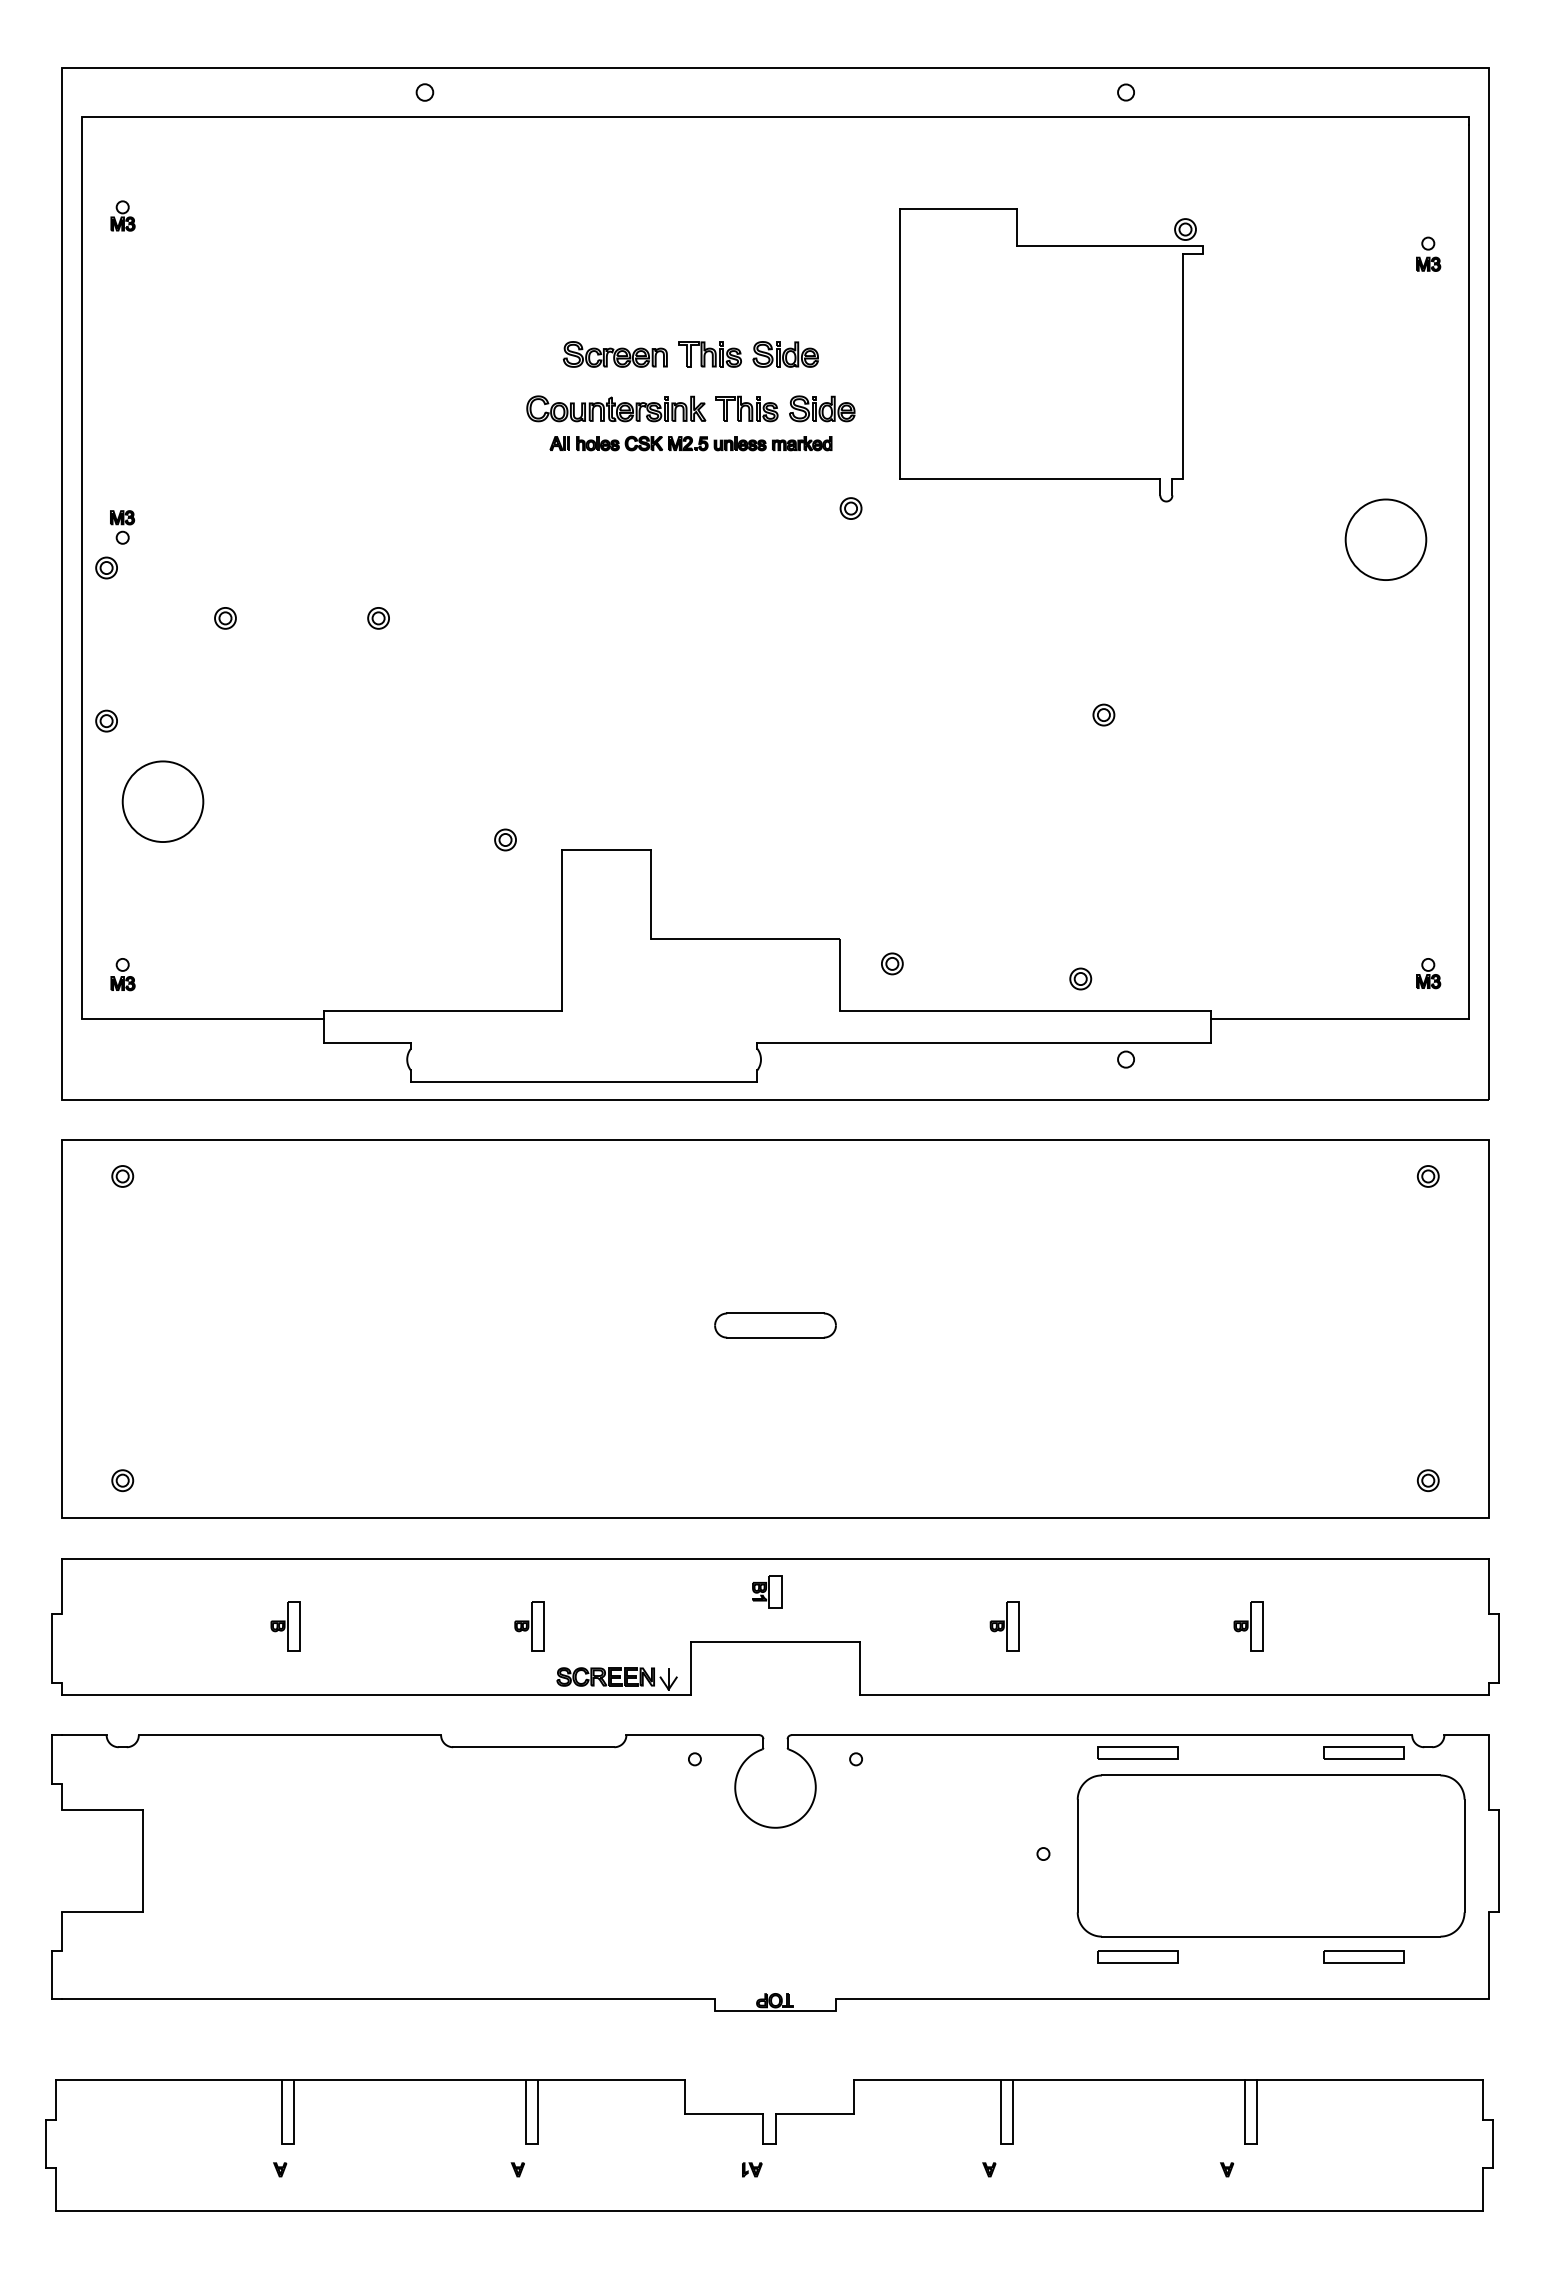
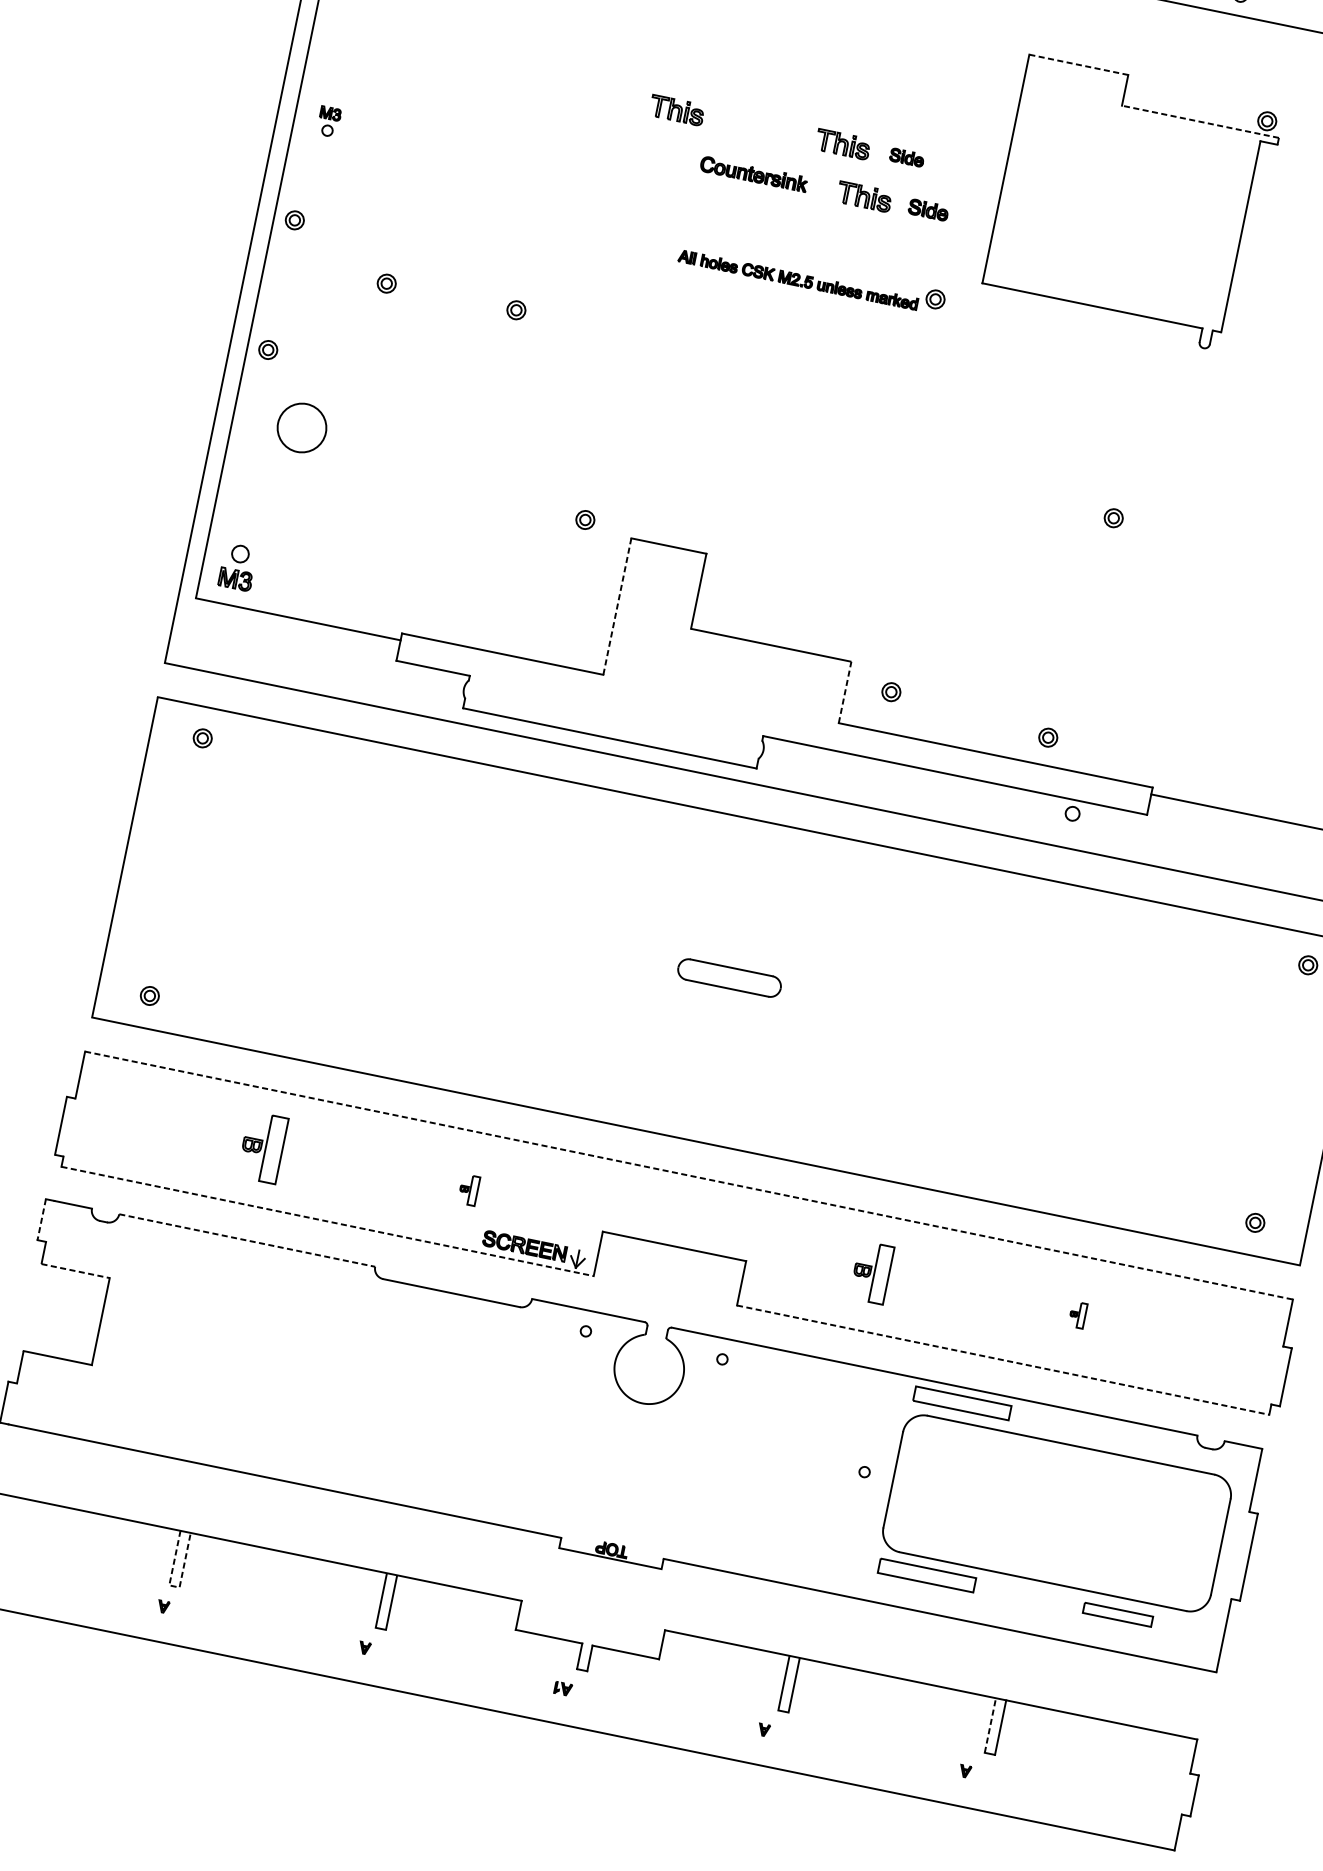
line: (959, 209) -> (1079, 65), solid -> dashed
line: (1109, 245) -> (1200, 121), solid -> dashed
part: (513, 354) -> (676, 110), added
part: (614, 354) -> (762, 127), removed
part: (785, 354) -> (906, 157), size x0.6
part: (616, 408) -> (754, 173), size x0.7
part: (822, 408) -> (928, 209), size x0.7
part: (690, 443) -> (797, 279), moved
part: (122, 527) -> (329, 121), moved
circle: (162, 801) -> (301, 427), size x0.7
line: (561, 930) -> (617, 606), solid -> dashed
line: (839, 973) -> (844, 691), solid -> dashed
part: (122, 974) -> (237, 567), size x1.6
line: (776, 1558) -> (689, 1175), solid -> dashed
part: (767, 1591) -> (676, 1201), removed
part: (285, 1626) -> (262, 1147), size x1.6
part: (529, 1626) -> (468, 1190), size x0.7
part: (1004, 1626) -> (871, 1272), size x1.4
part: (1248, 1626) -> (1077, 1315), size x0.6
line: (377, 1694) -> (328, 1221), solid -> dashed
line: (1174, 1694) -> (1003, 1359), solid -> dashed
line: (290, 1735) -> (247, 1240), solid -> dashed
part: (1137, 1752) -> (961, 1402), size x1.4
part: (1363, 1752) -> (1153, 1441), removed
line: (52, 1759) -> (41, 1219), solid -> dashed
line: (103, 1809) -> (76, 1271), solid -> dashed
part: (1137, 1956) -> (926, 1575), size x1.4
line: (1244, 2111) -> (990, 1725), solid -> dashed
line: (288, 2144) -> (174, 1586), solid -> dashed

